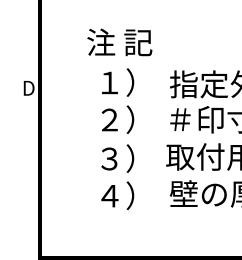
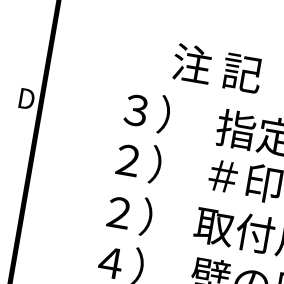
text: (119, 42) -> (217, 68), moved
text: (109, 82) -> (136, 109), １） -> ３）
text: (109, 159) -> (118, 213), ３） -> ２）

